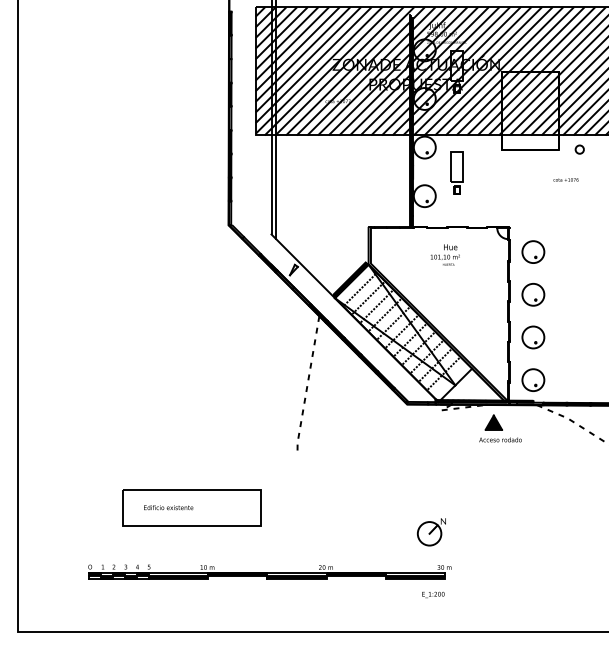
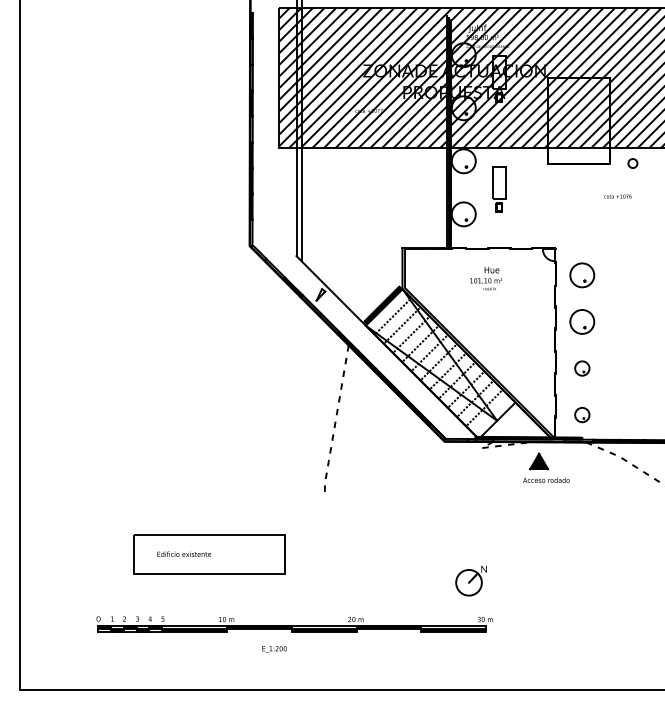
part: (533, 337) -> (582, 368), size x0.6
part: (533, 379) -> (582, 414), size x0.6
text: (433, 594) -> (274, 649), moved

